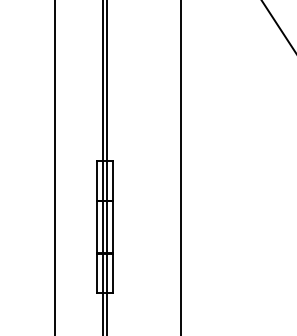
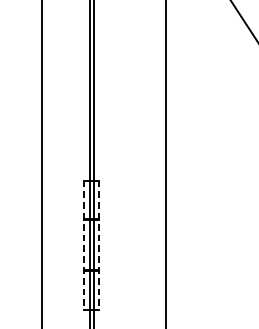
line: (97, 227) -> (84, 245), solid -> dashed
line: (113, 227) -> (99, 245), solid -> dashed

